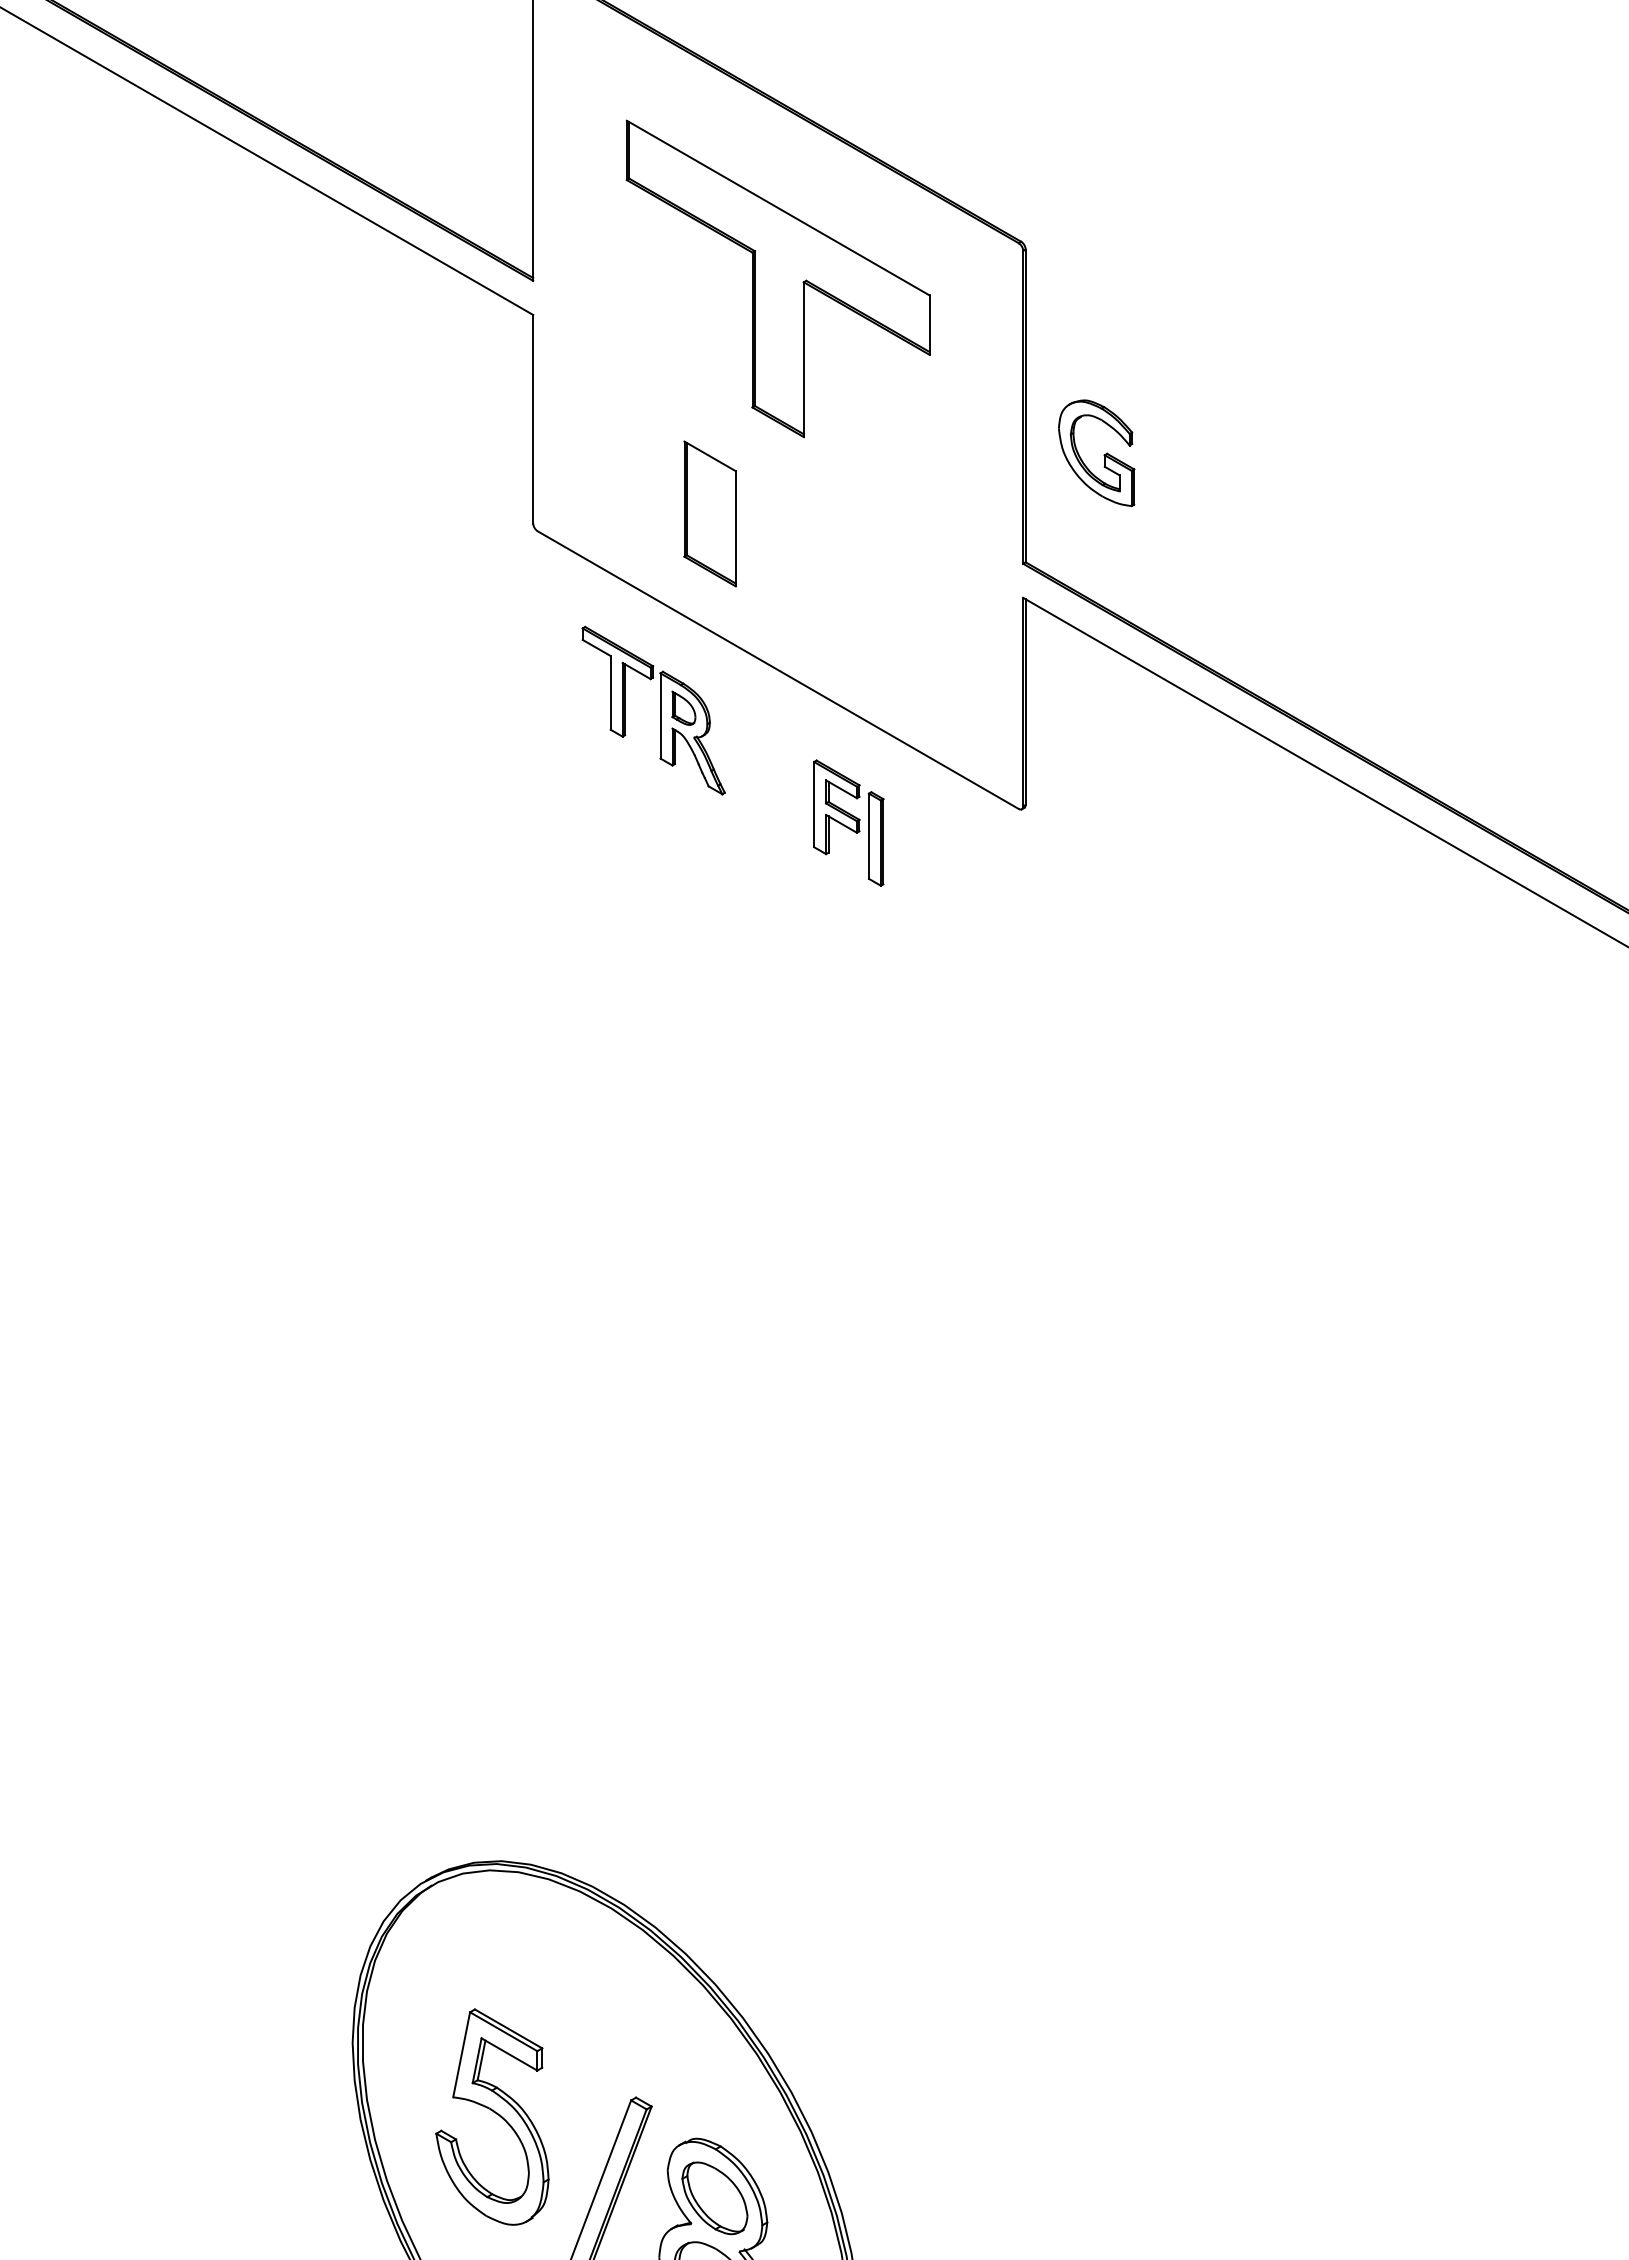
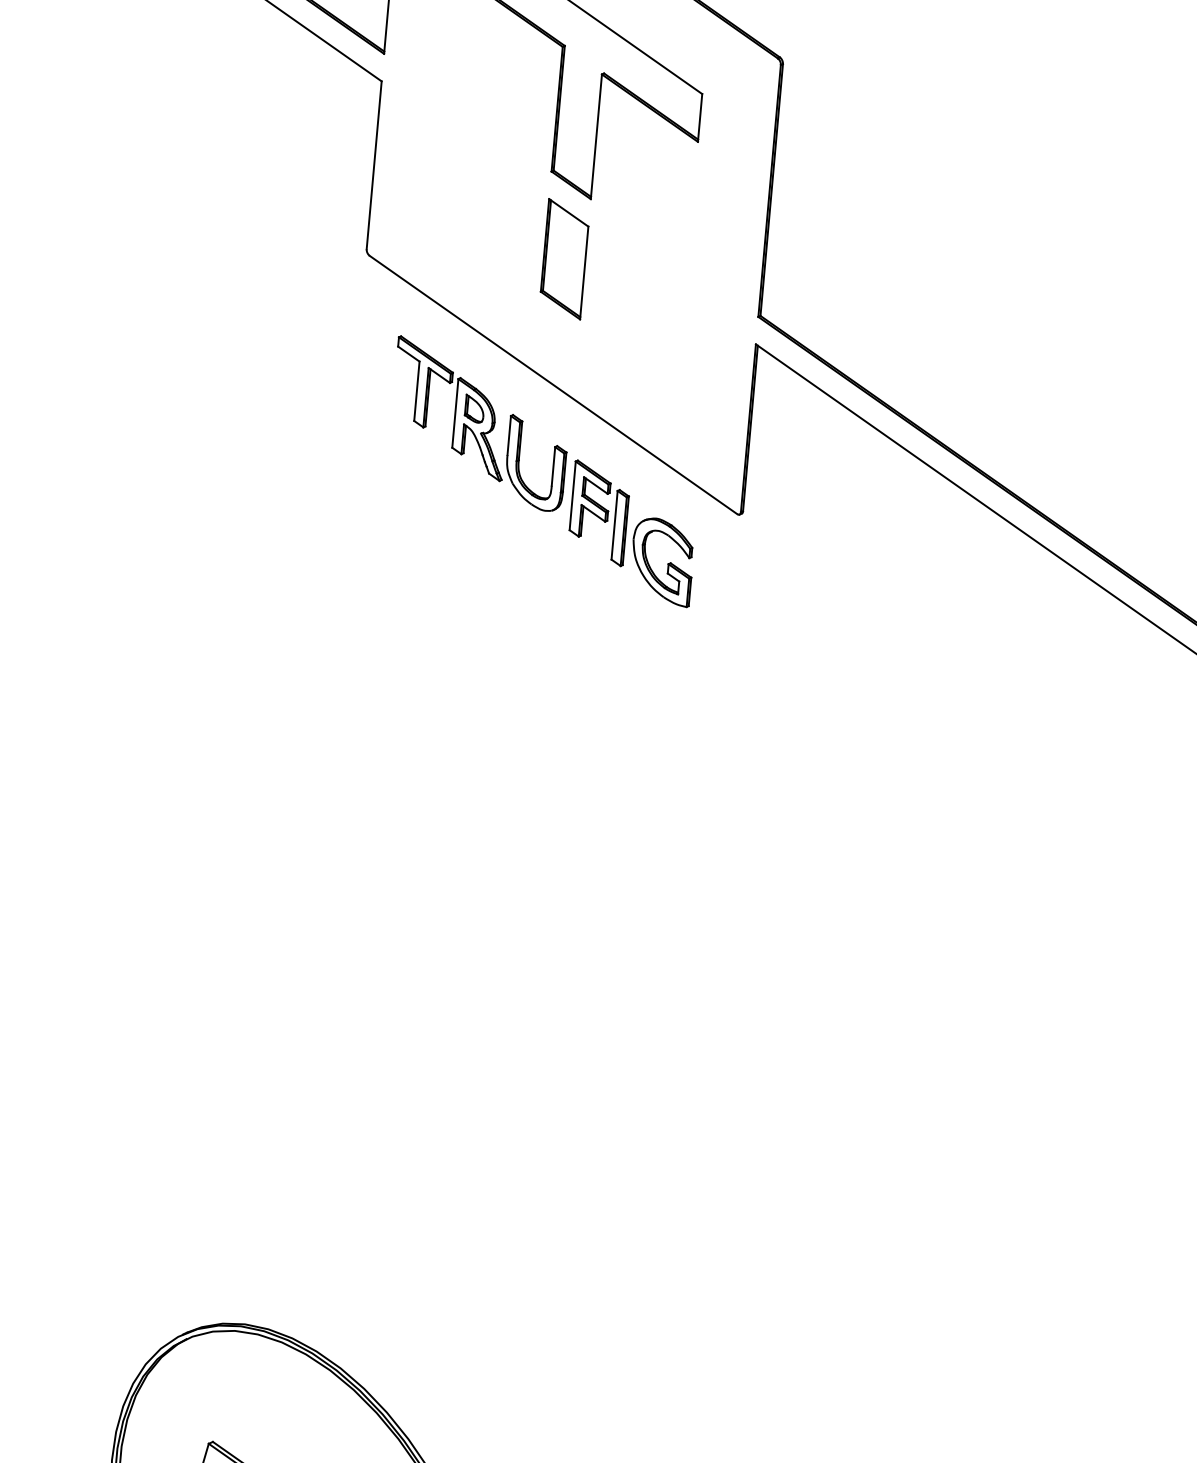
part: (1103, 454) -> (667, 563), moved
part: (709, 513) -> (564, 258), moved
part: (745, 774) -> (519, 466), added

